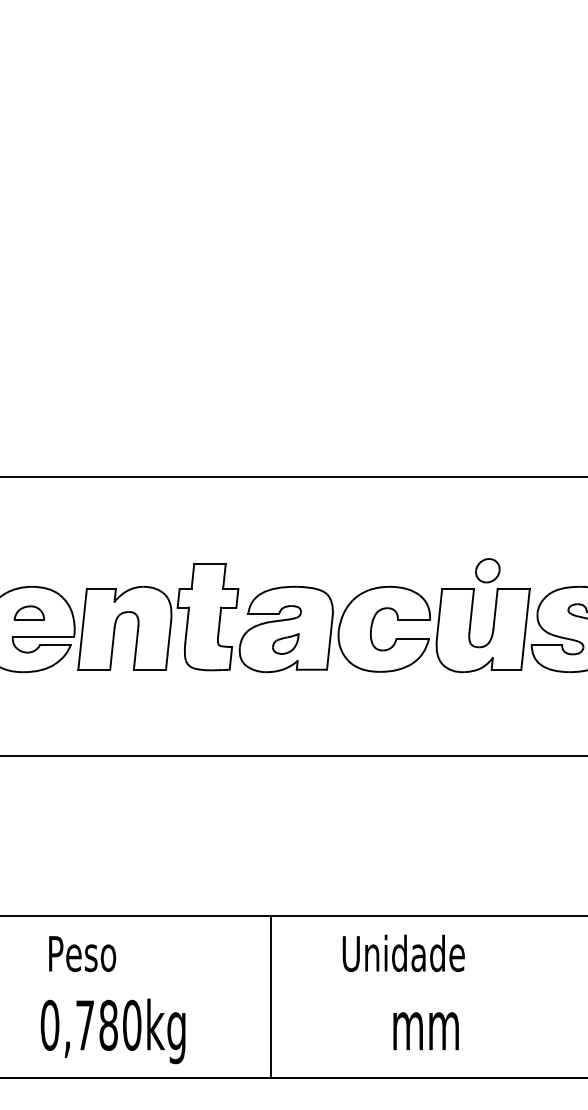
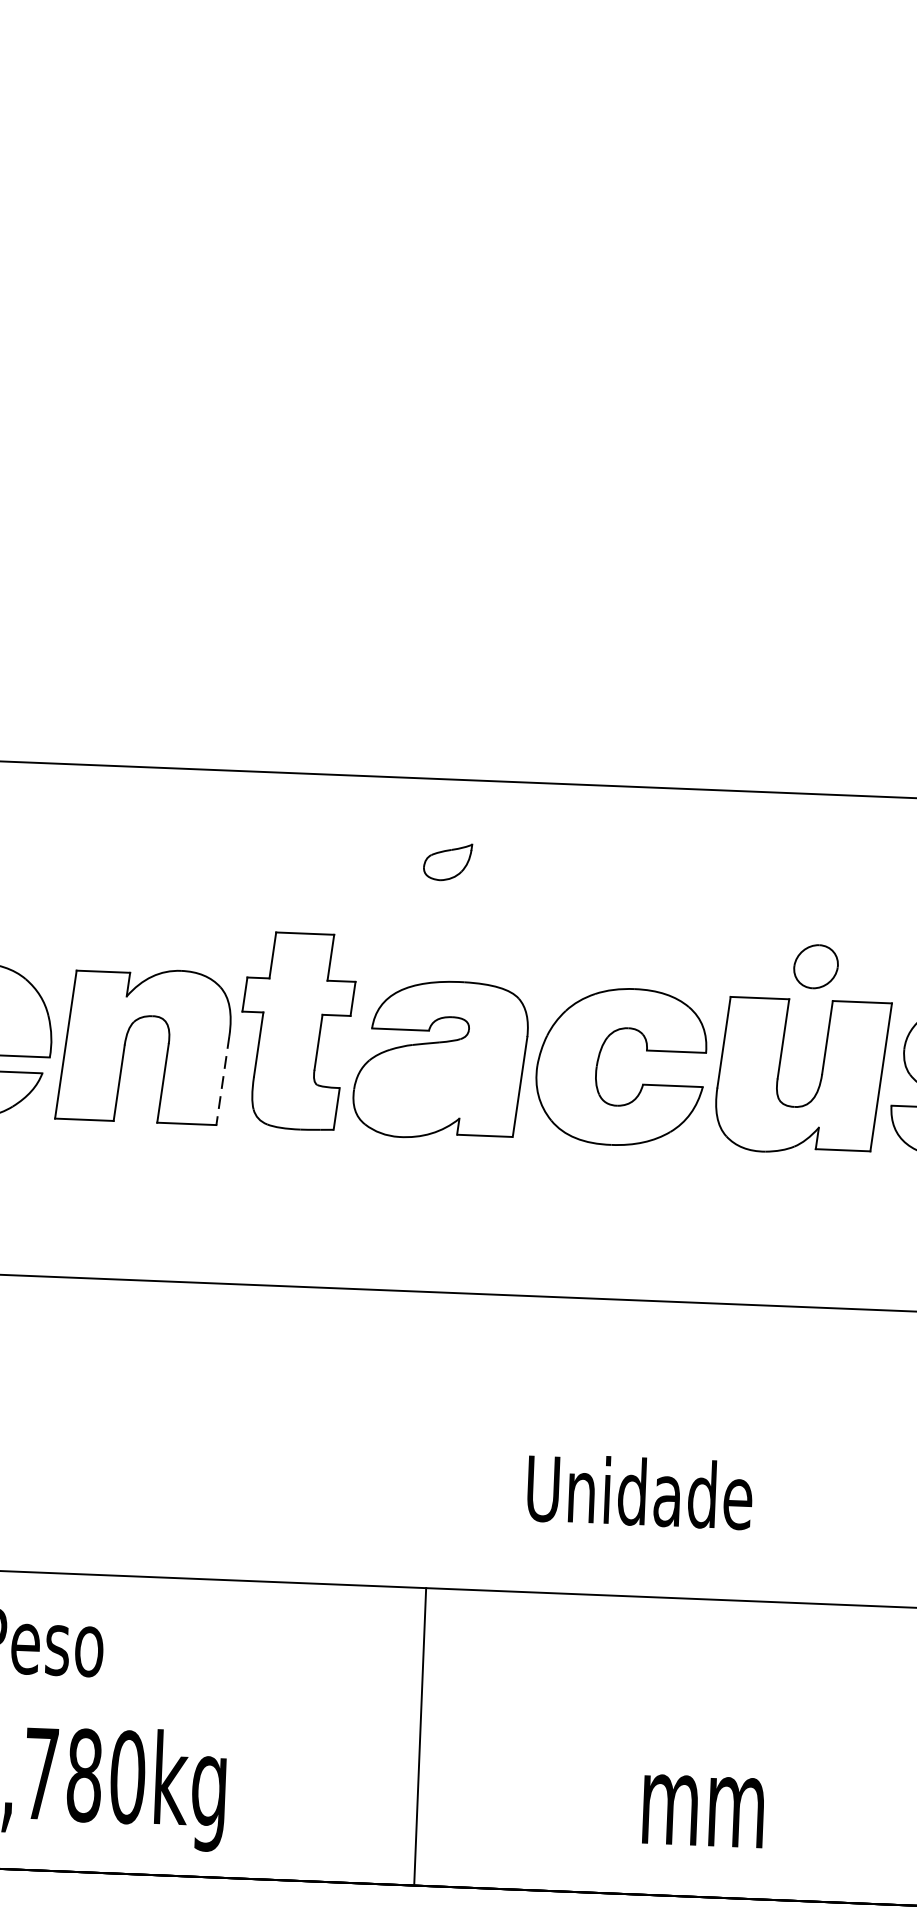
part: (285, 643) -> (447, 861), moved
line: (168, 645) -> (222, 1080), solid -> dashed
text: (403, 953) -> (639, 1491), moved
line: (270, 996) -> (419, 1735), moved
text: (425, 1031) -> (702, 1811), moved

